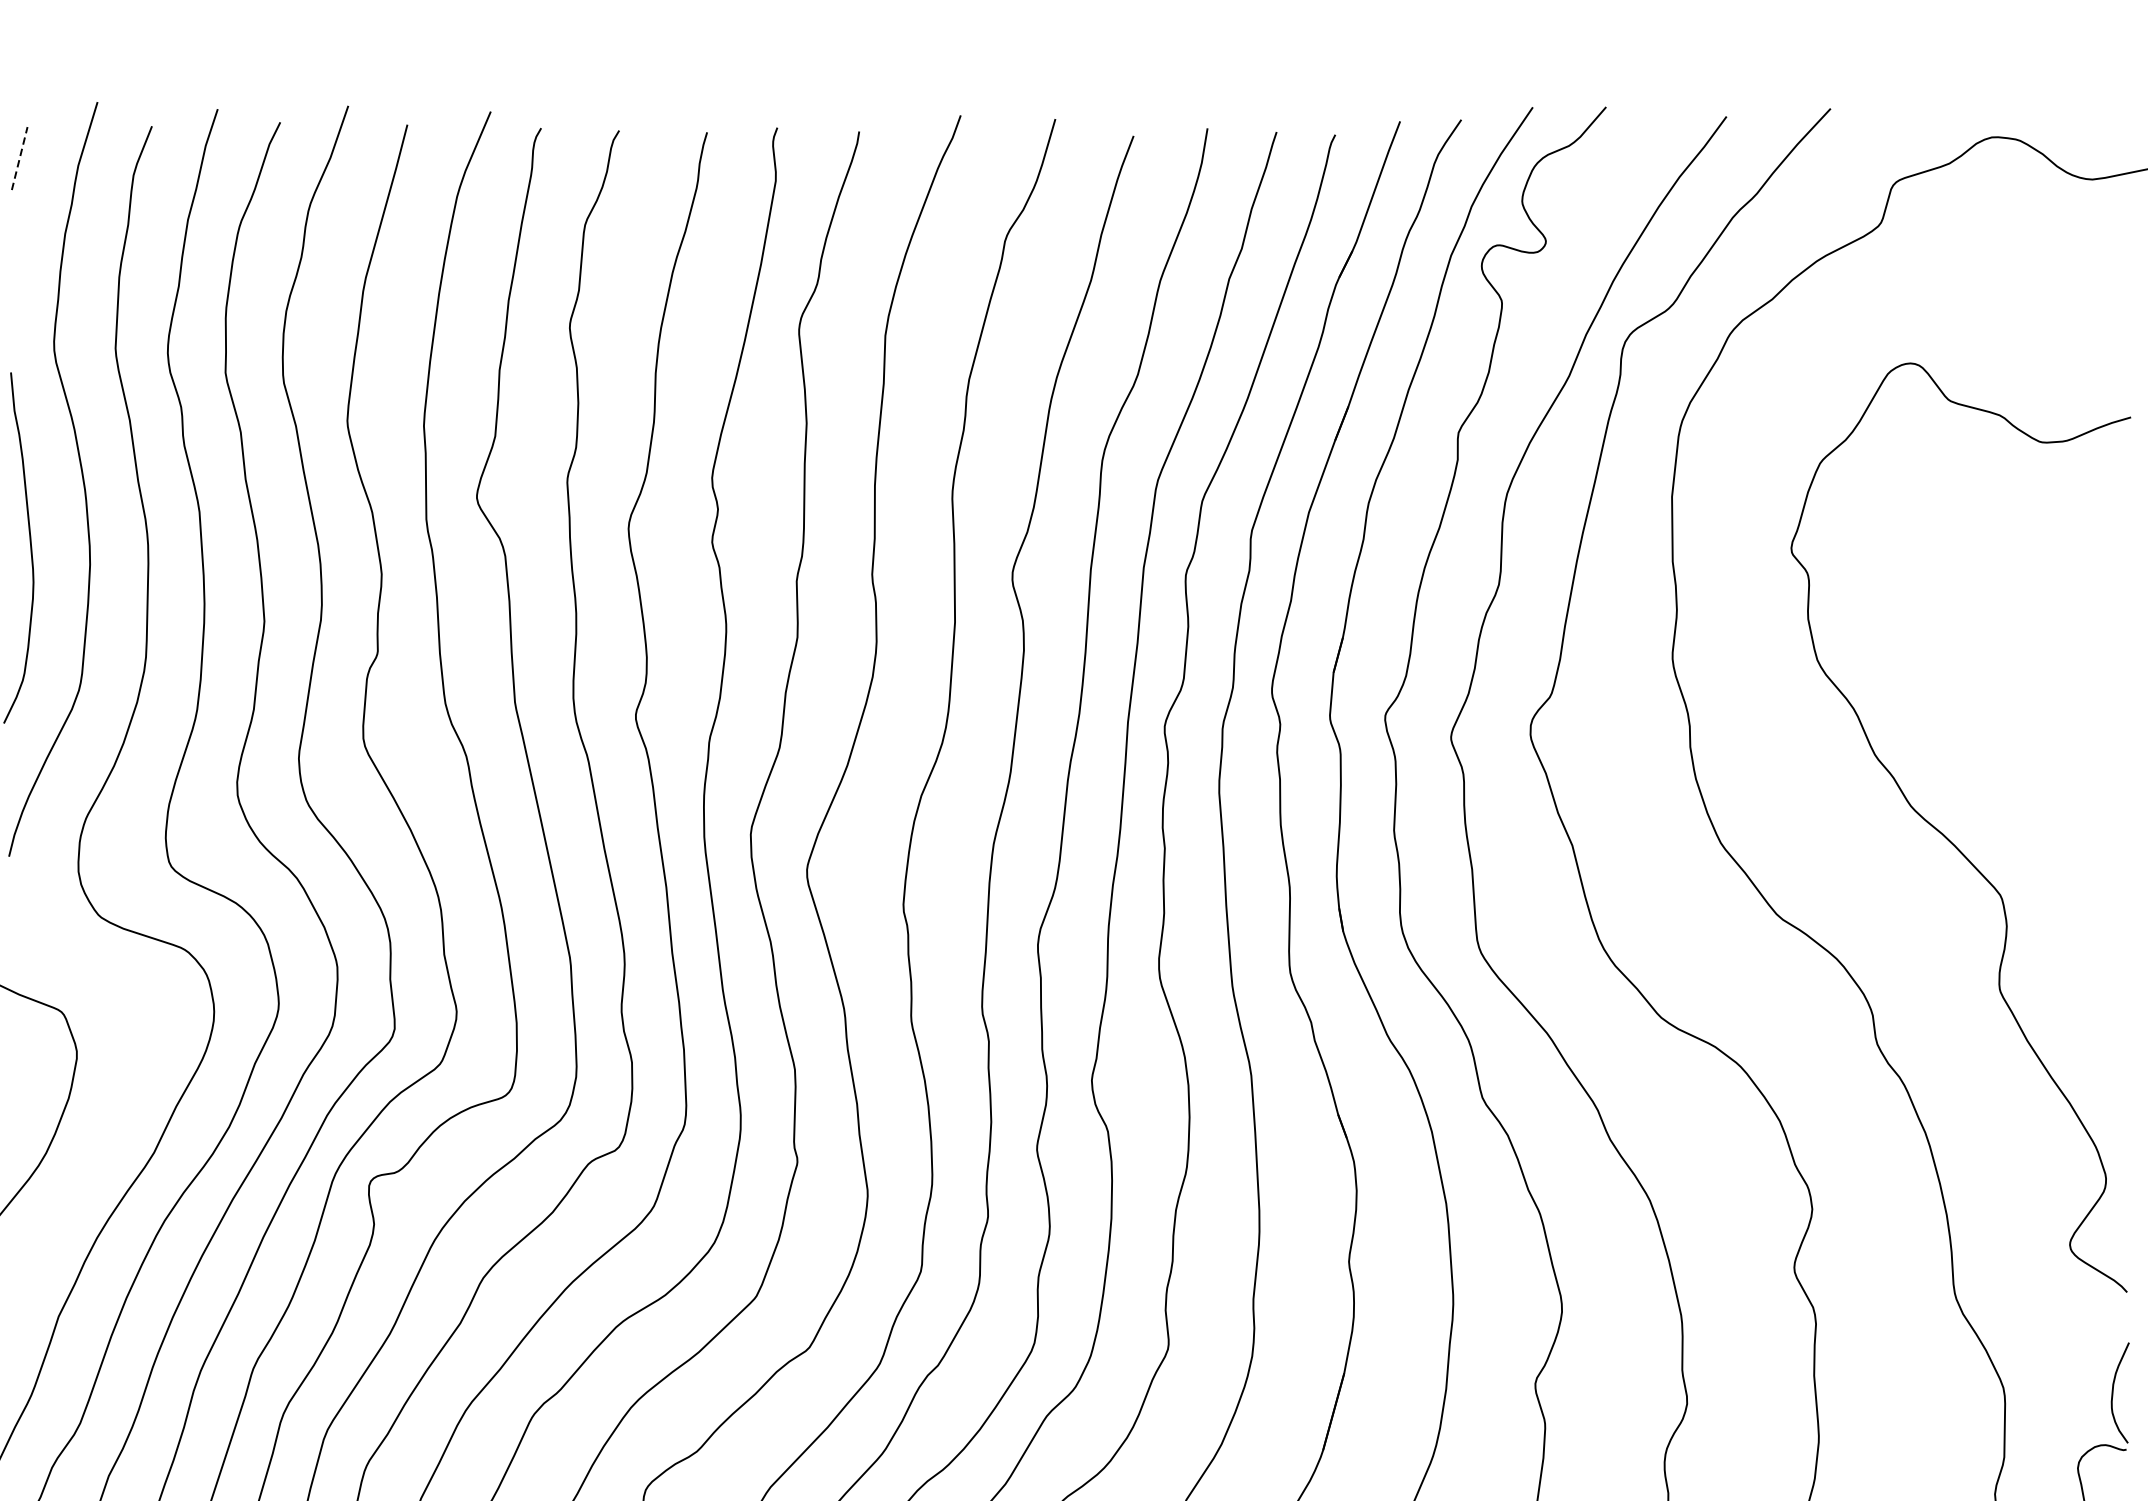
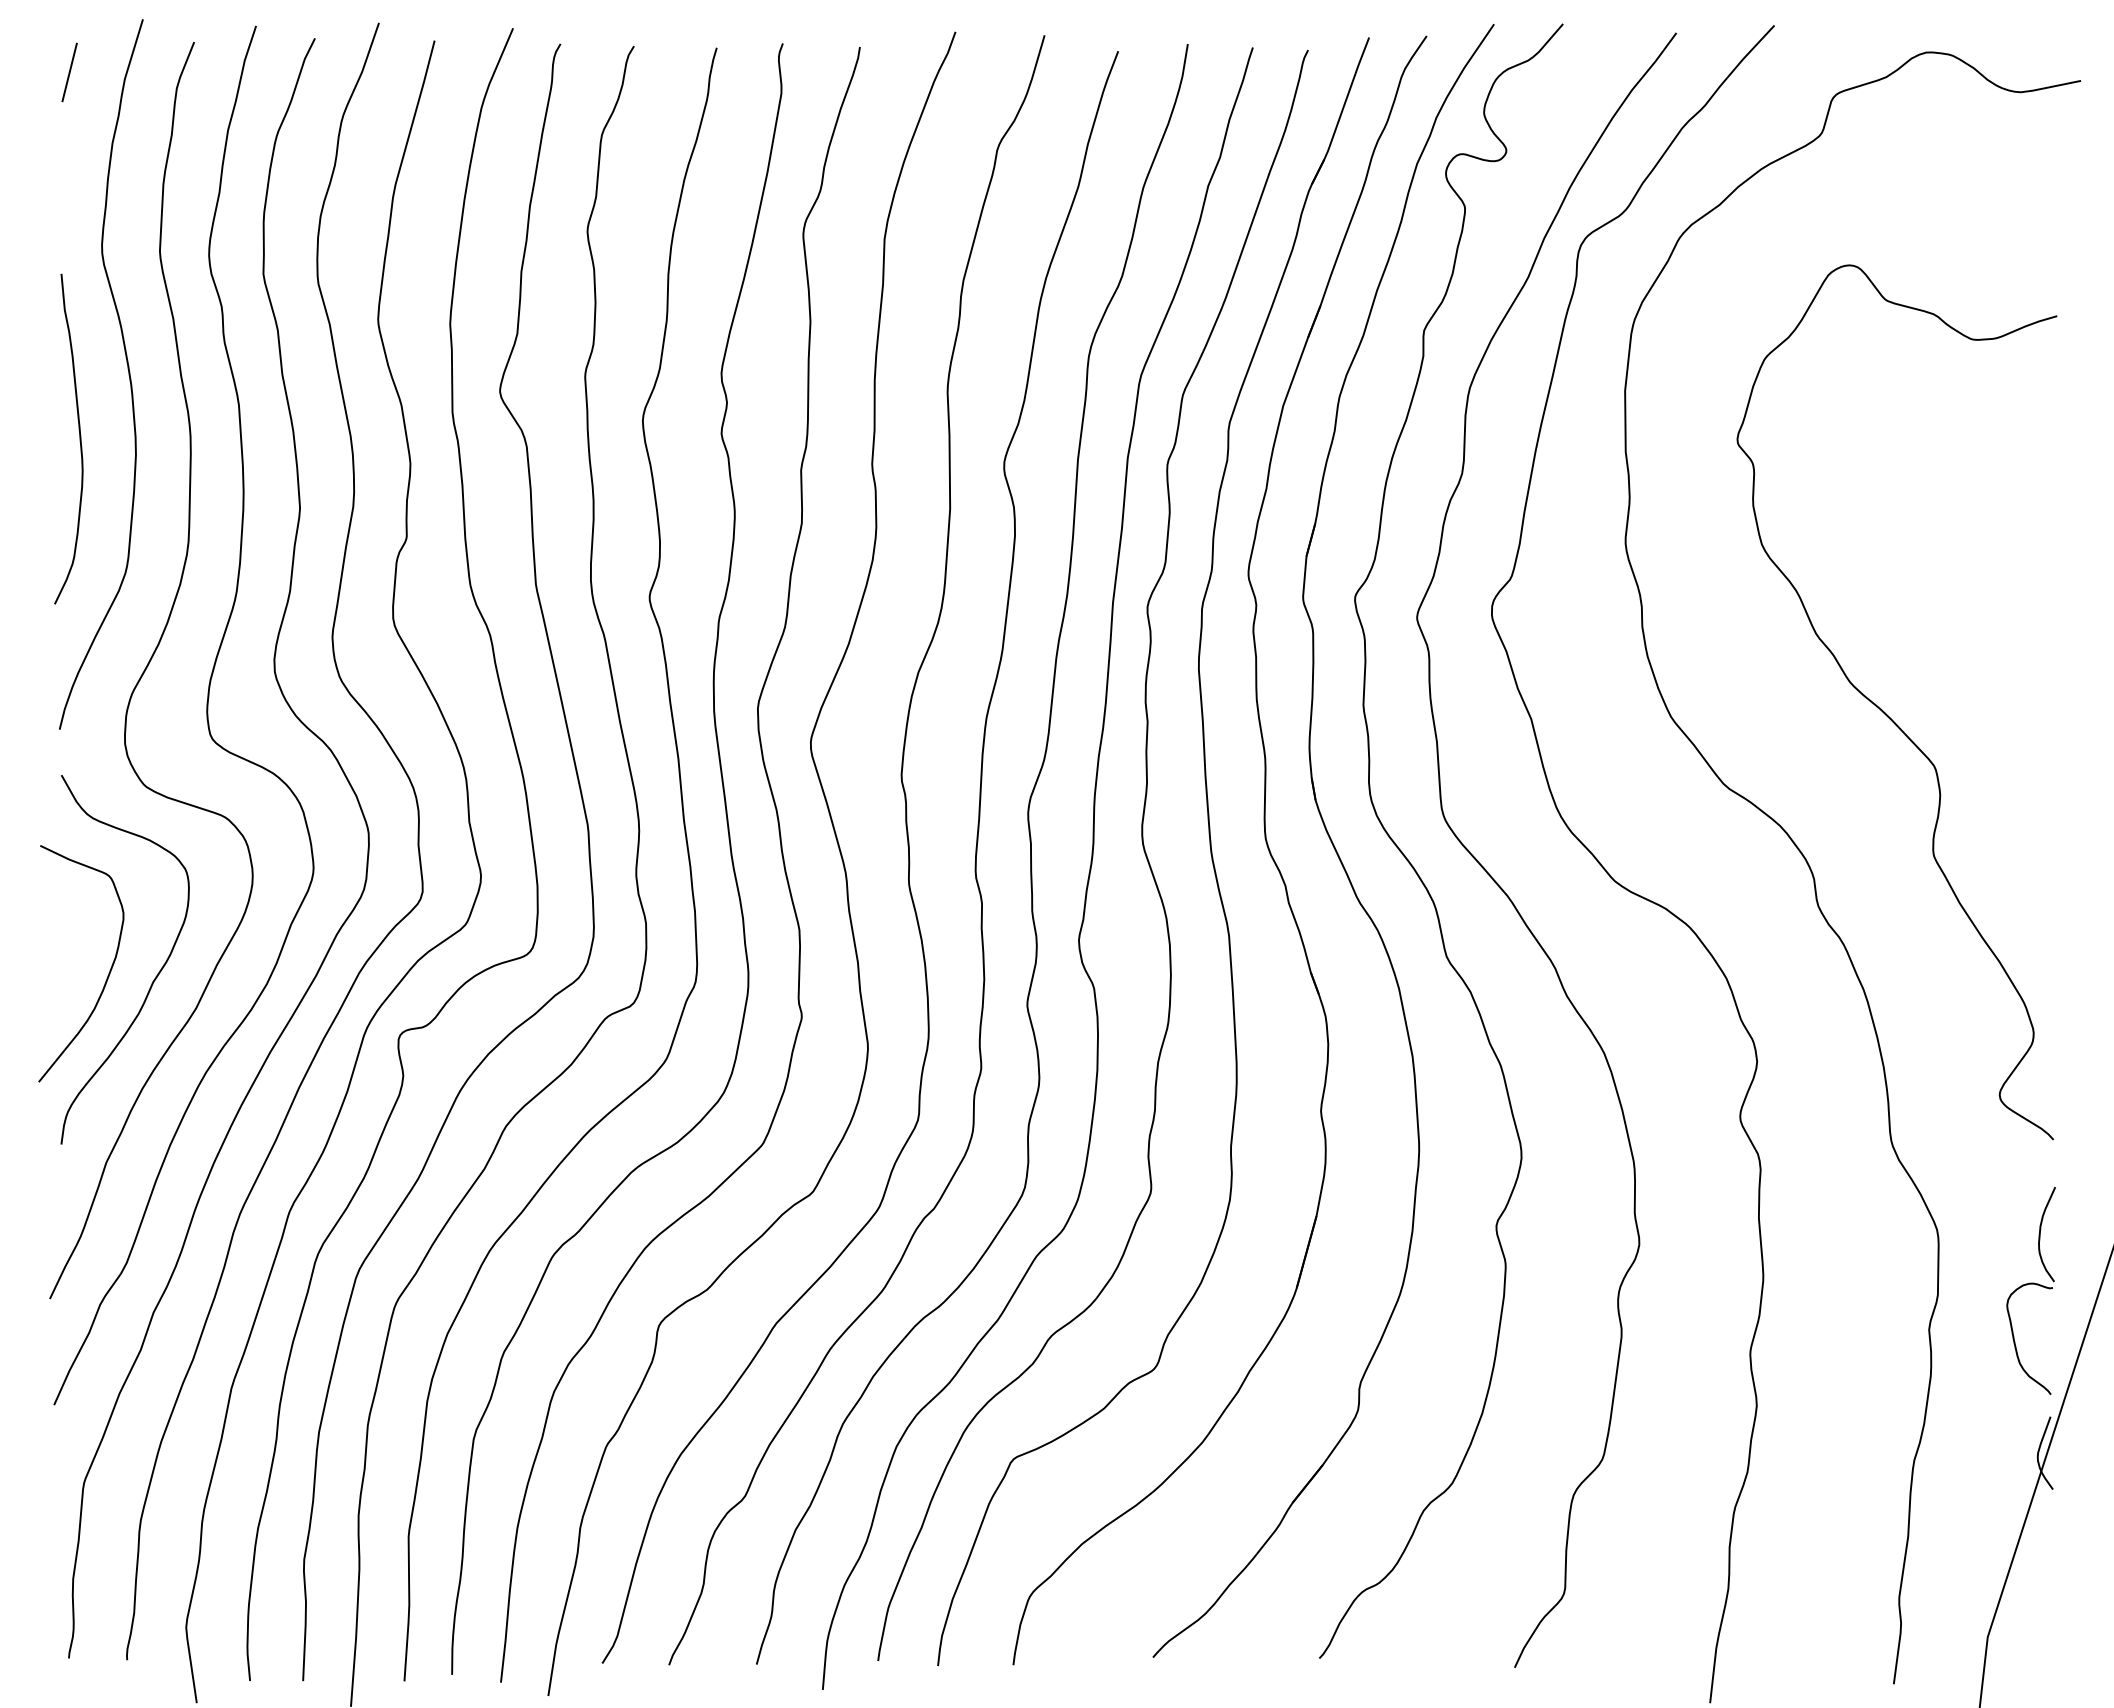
line: (19, 158) -> (69, 72), dashed -> solid
curve: (108, 1122) -> (153, 979), added

